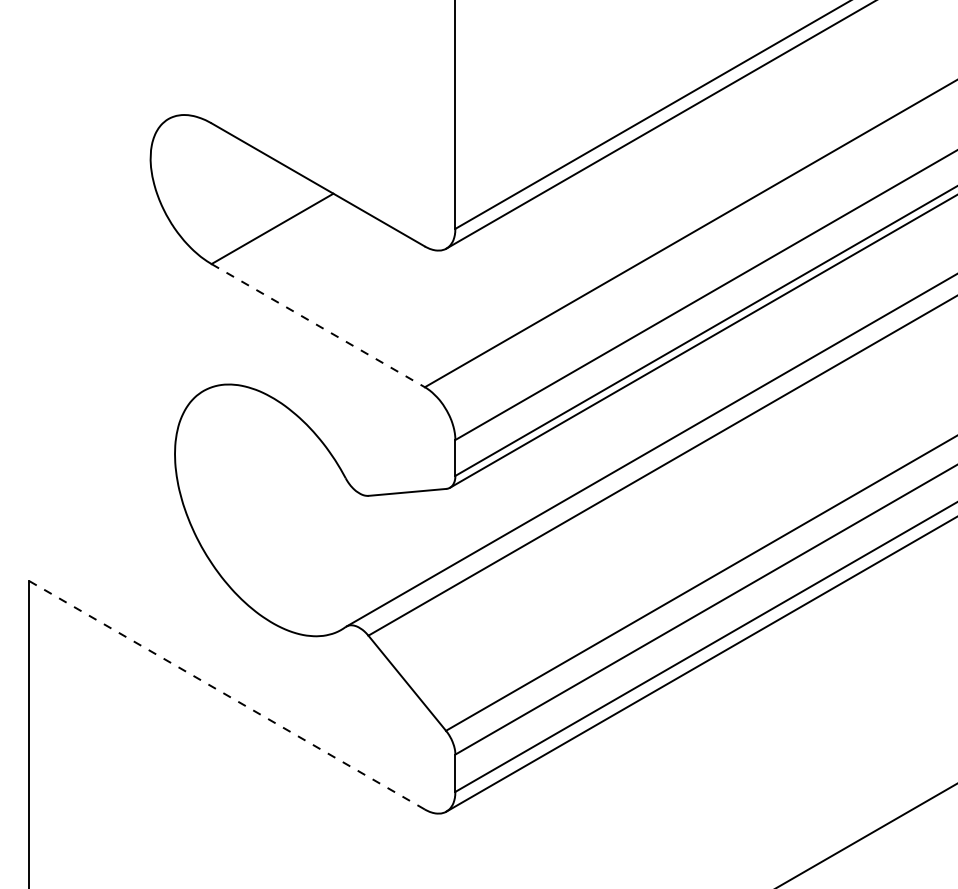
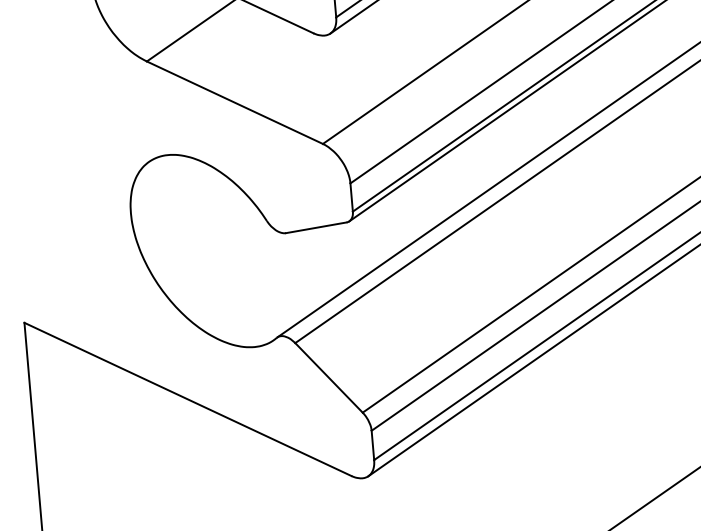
line: (318, 325) -> (235, 102), dashed -> solid
line: (226, 695) -> (187, 399), dashed -> solid

